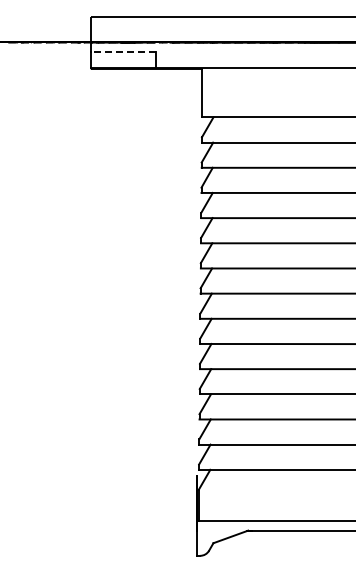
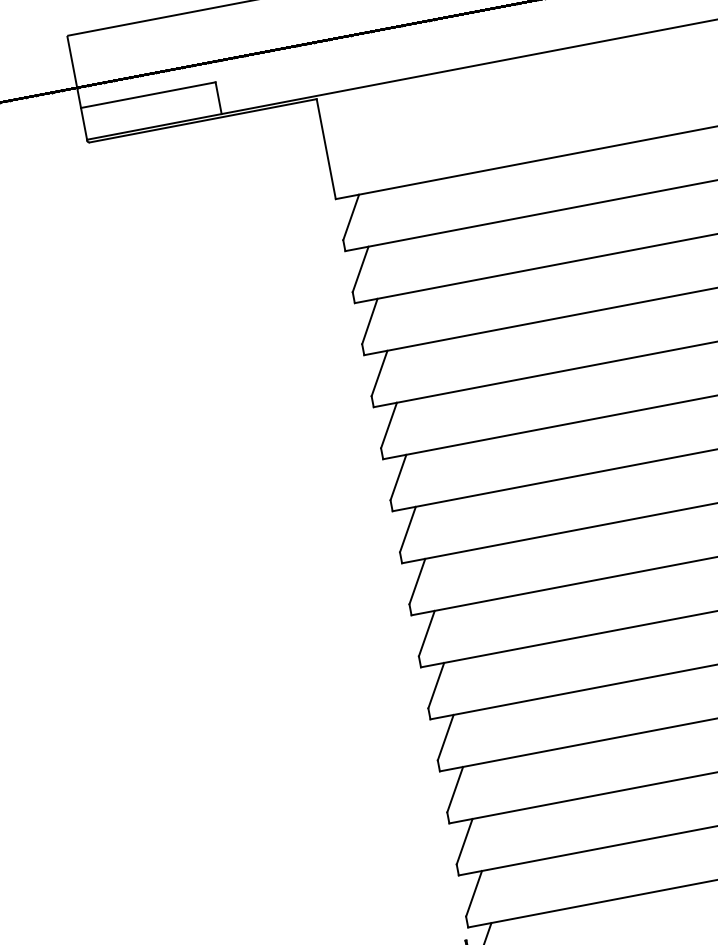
line: (123, 52) -> (147, 95), dashed -> solid

